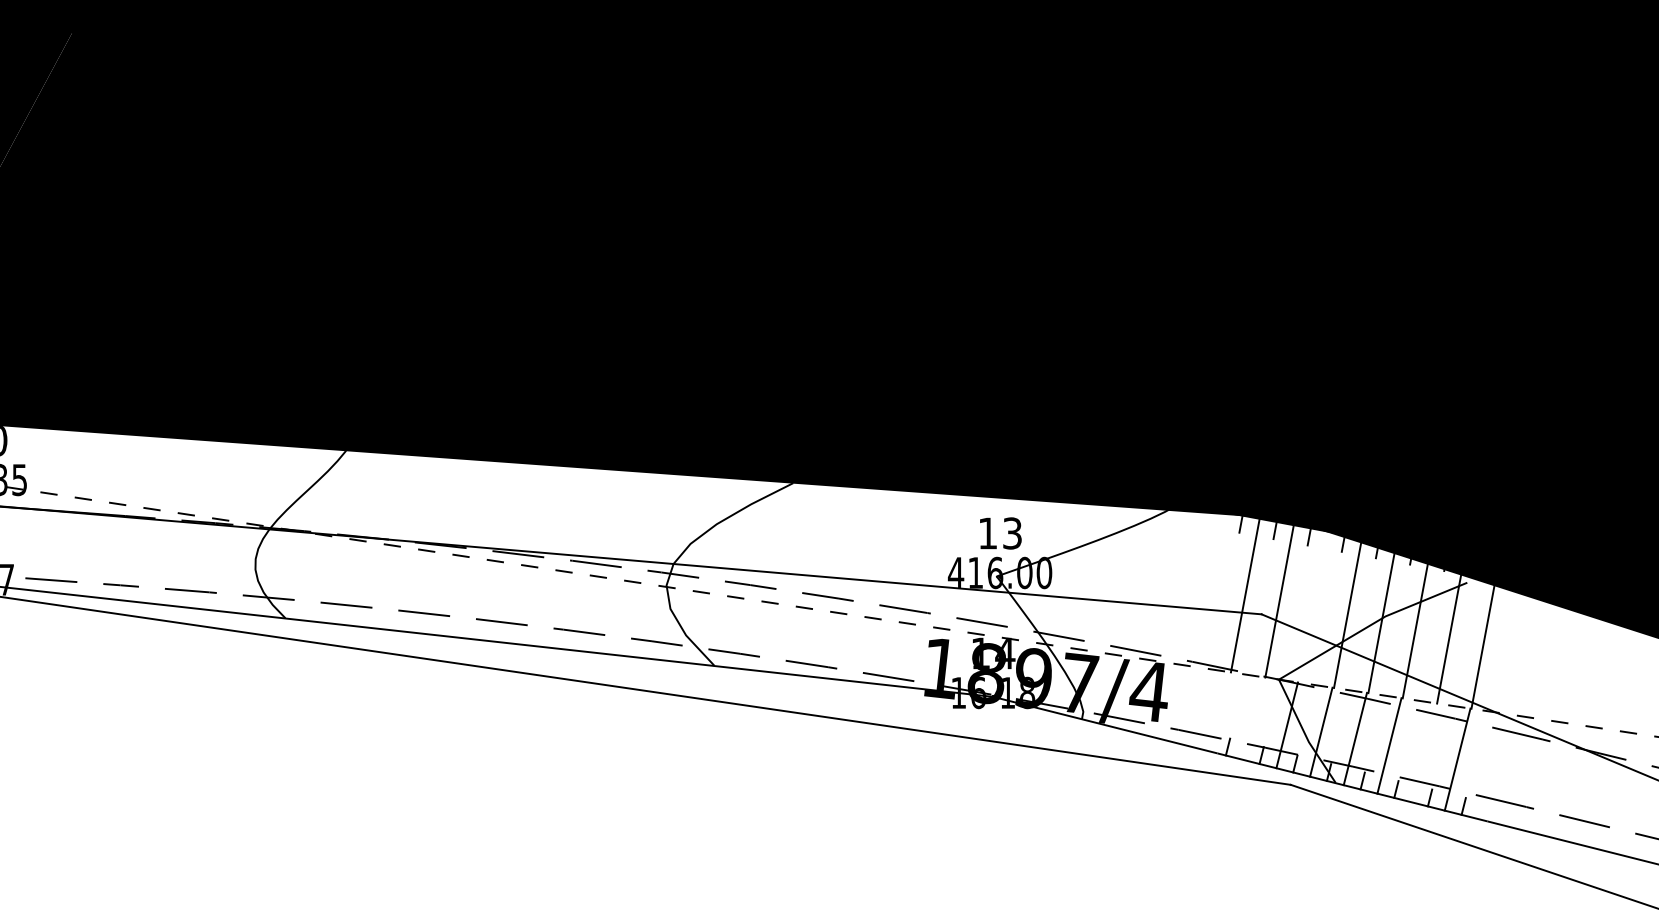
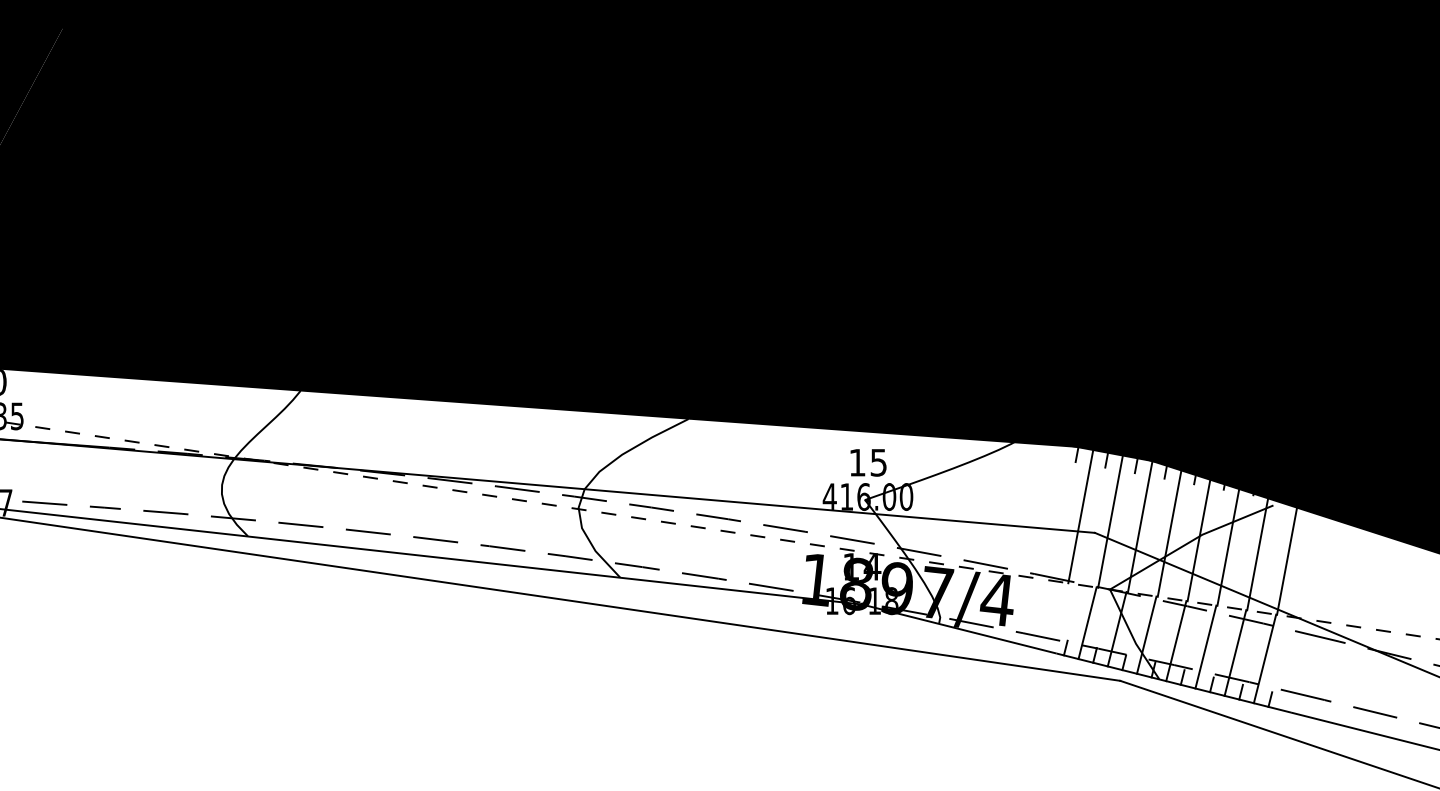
text: (1012, 533) -> (878, 462), 13 -> 15
line: (1313, 606) -> (1139, 526), added
line: (1252, 718) -> (1087, 623), added
line: (1423, 752) -> (1235, 652), added

